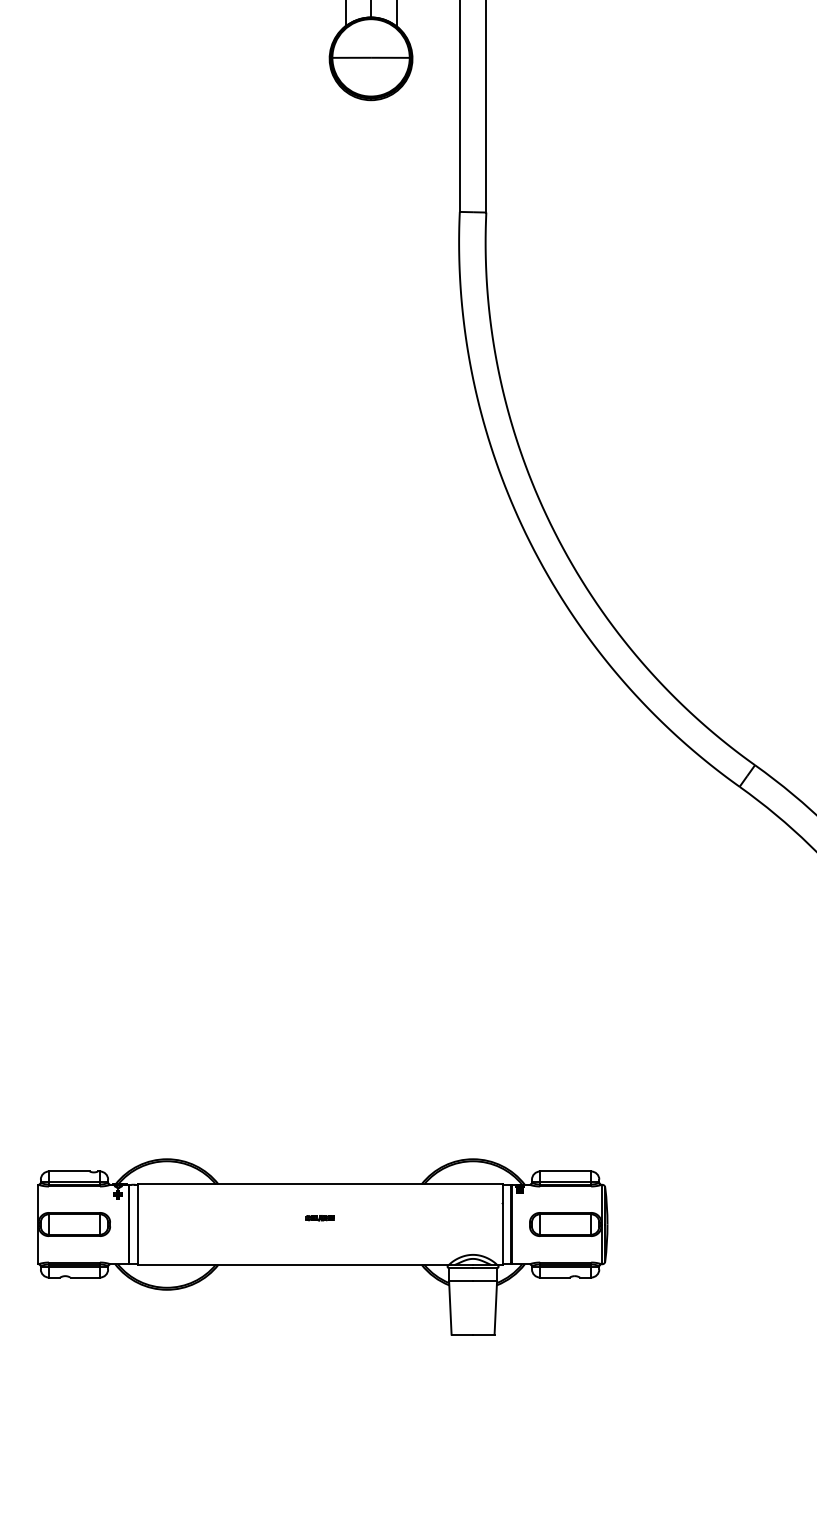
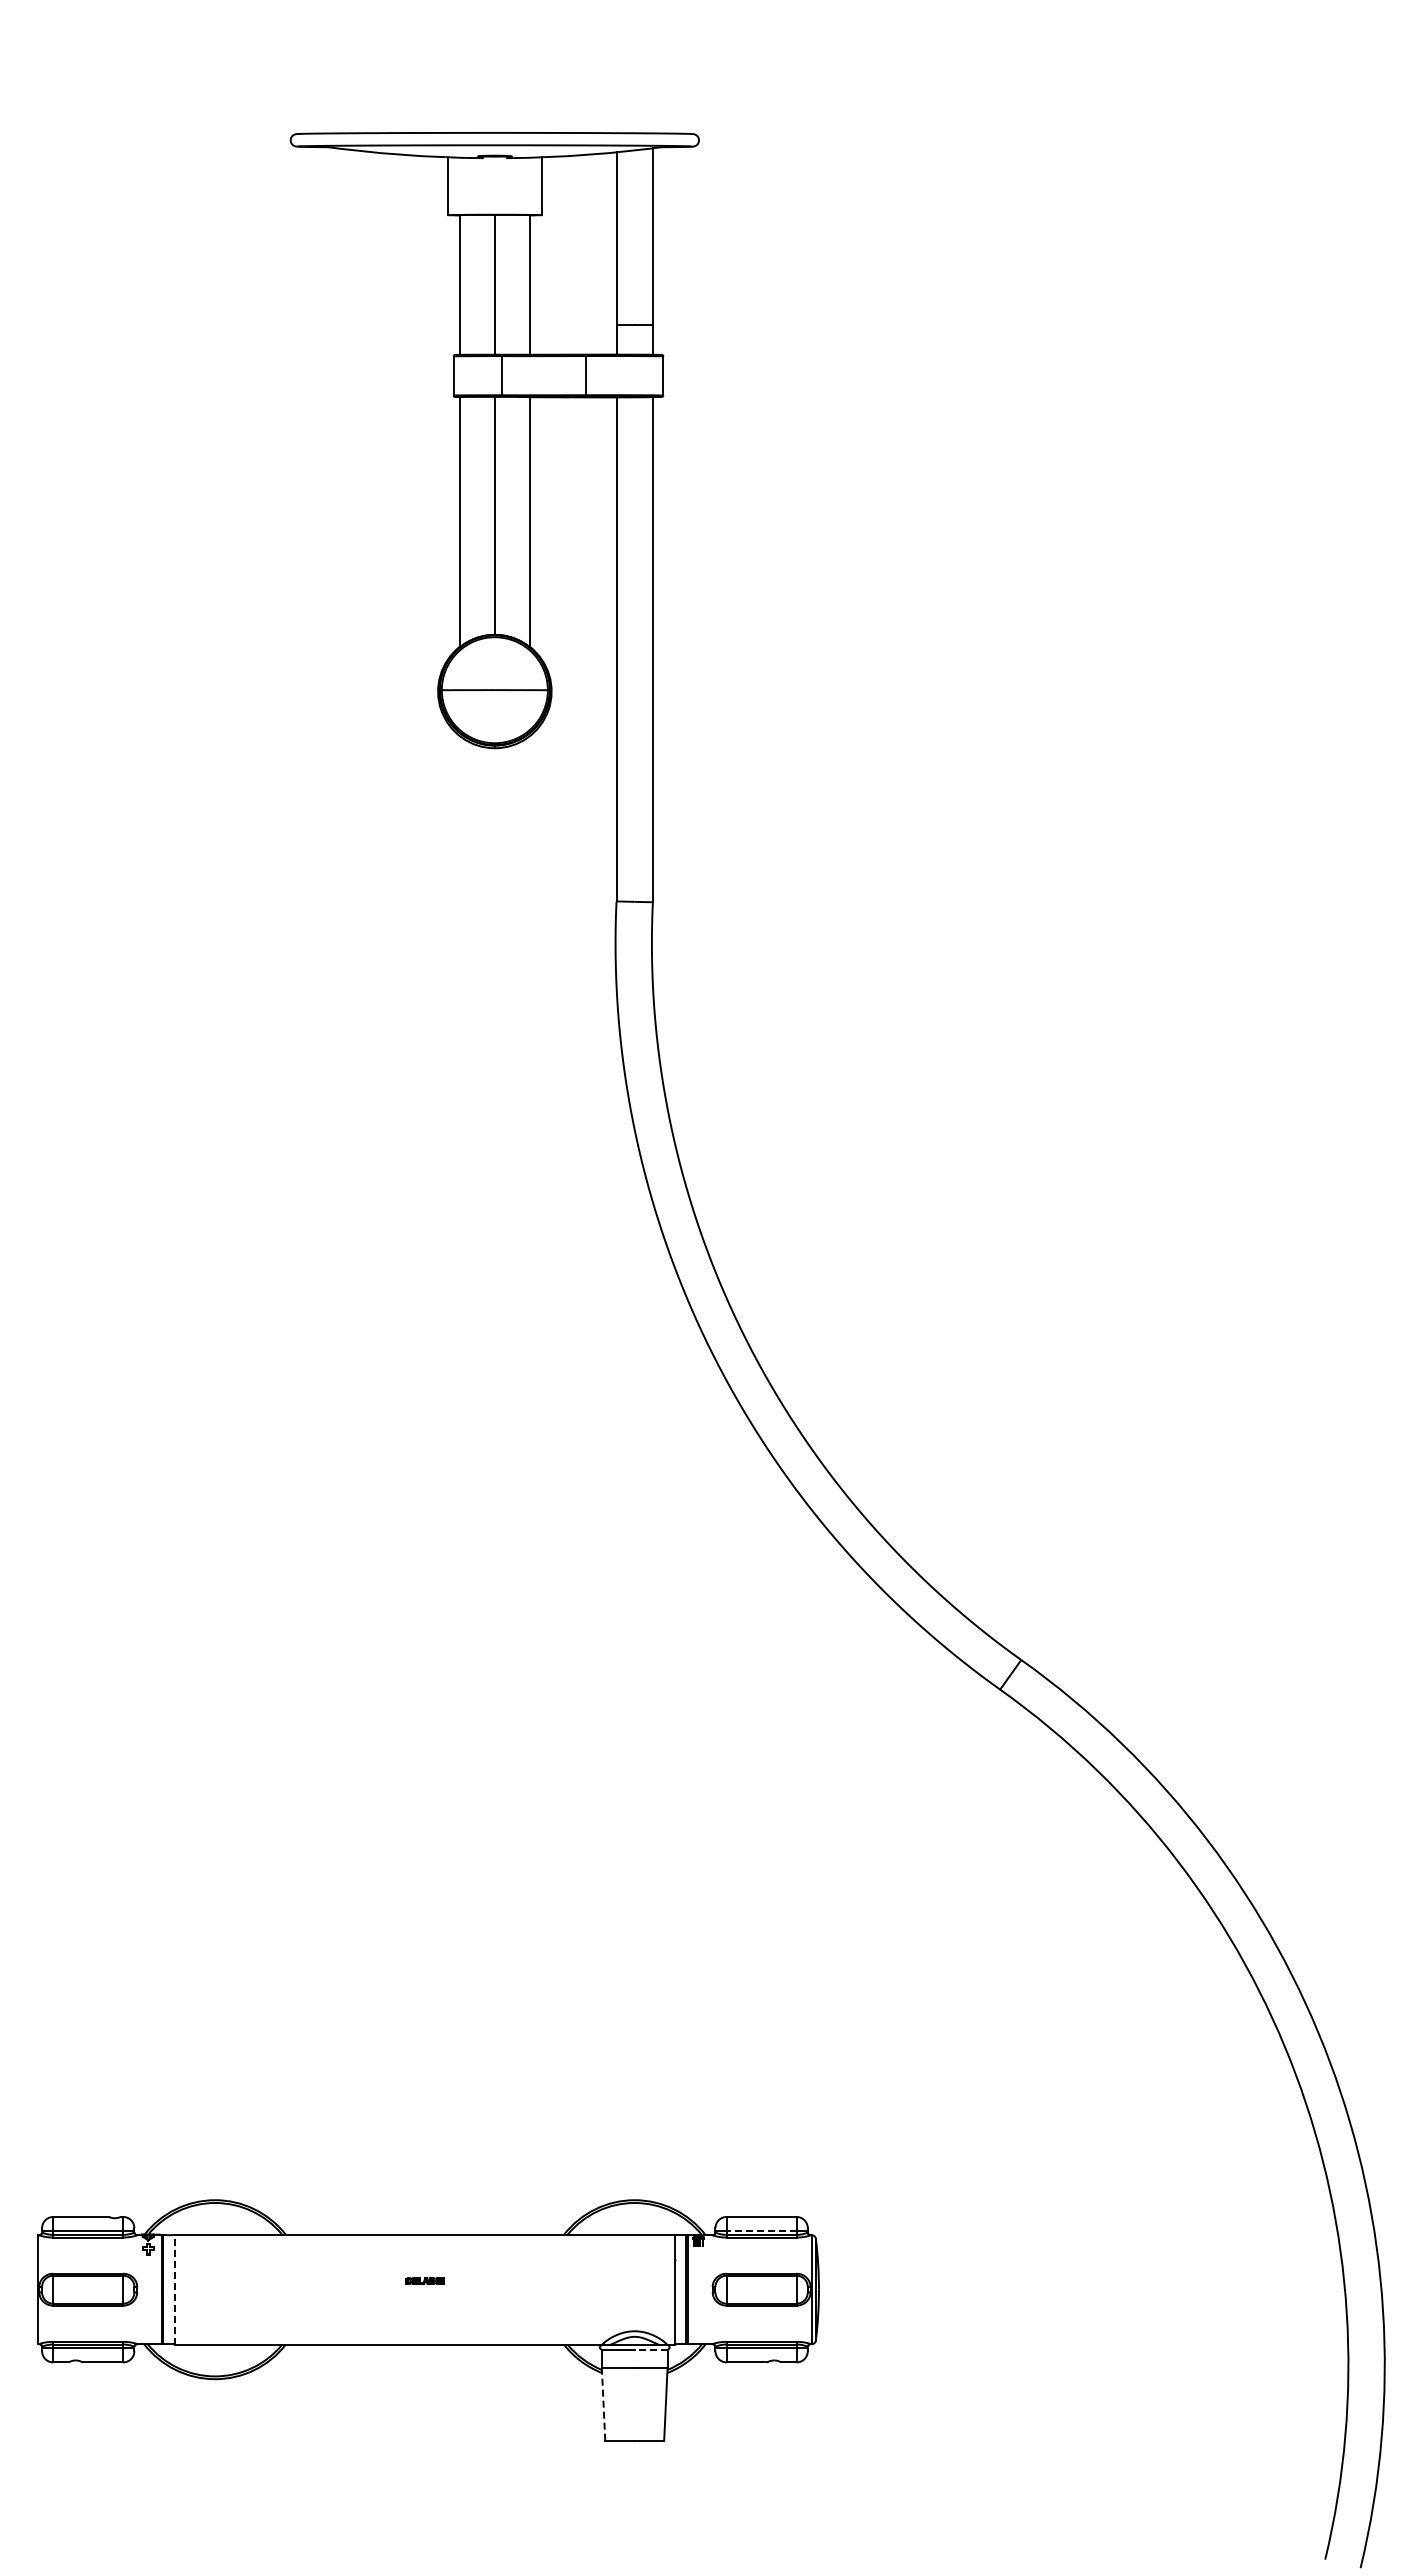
line: (565, 1181) -> (761, 2230), solid -> dashed
line: (137, 1224) -> (174, 2289), solid -> dashed
line: (484, 1268) -> (650, 2349), solid -> dashed
line: (450, 1308) -> (603, 2404), solid -> dashed

